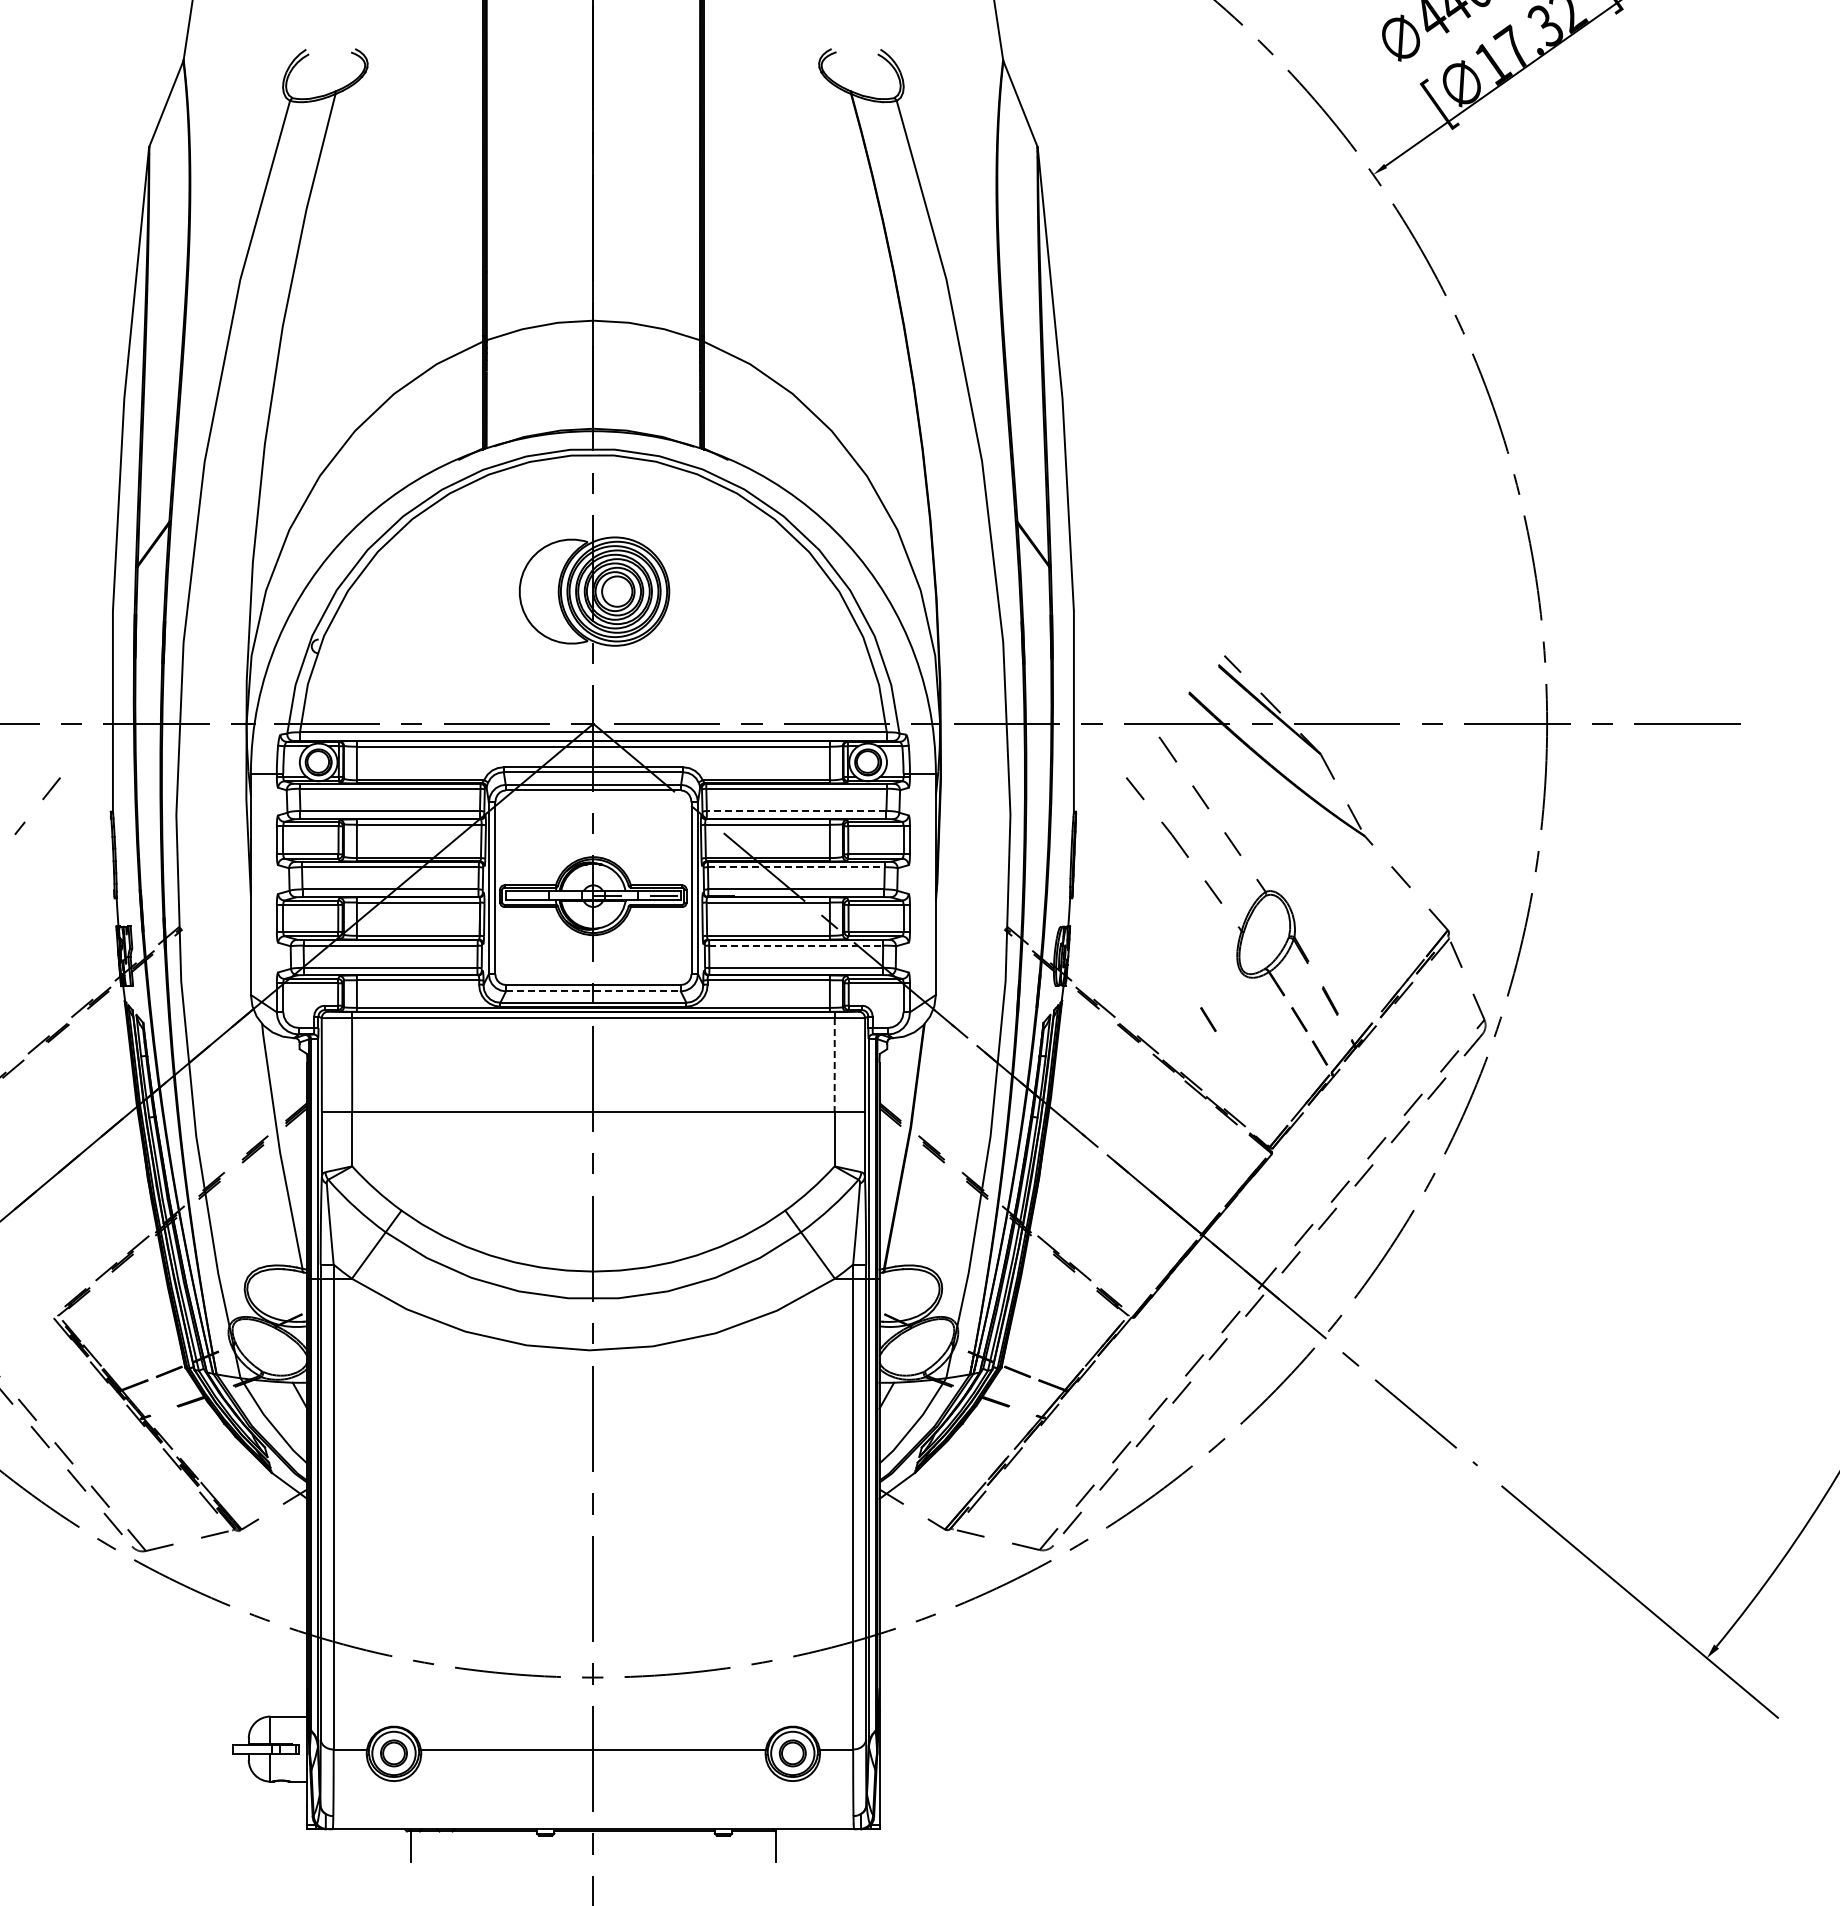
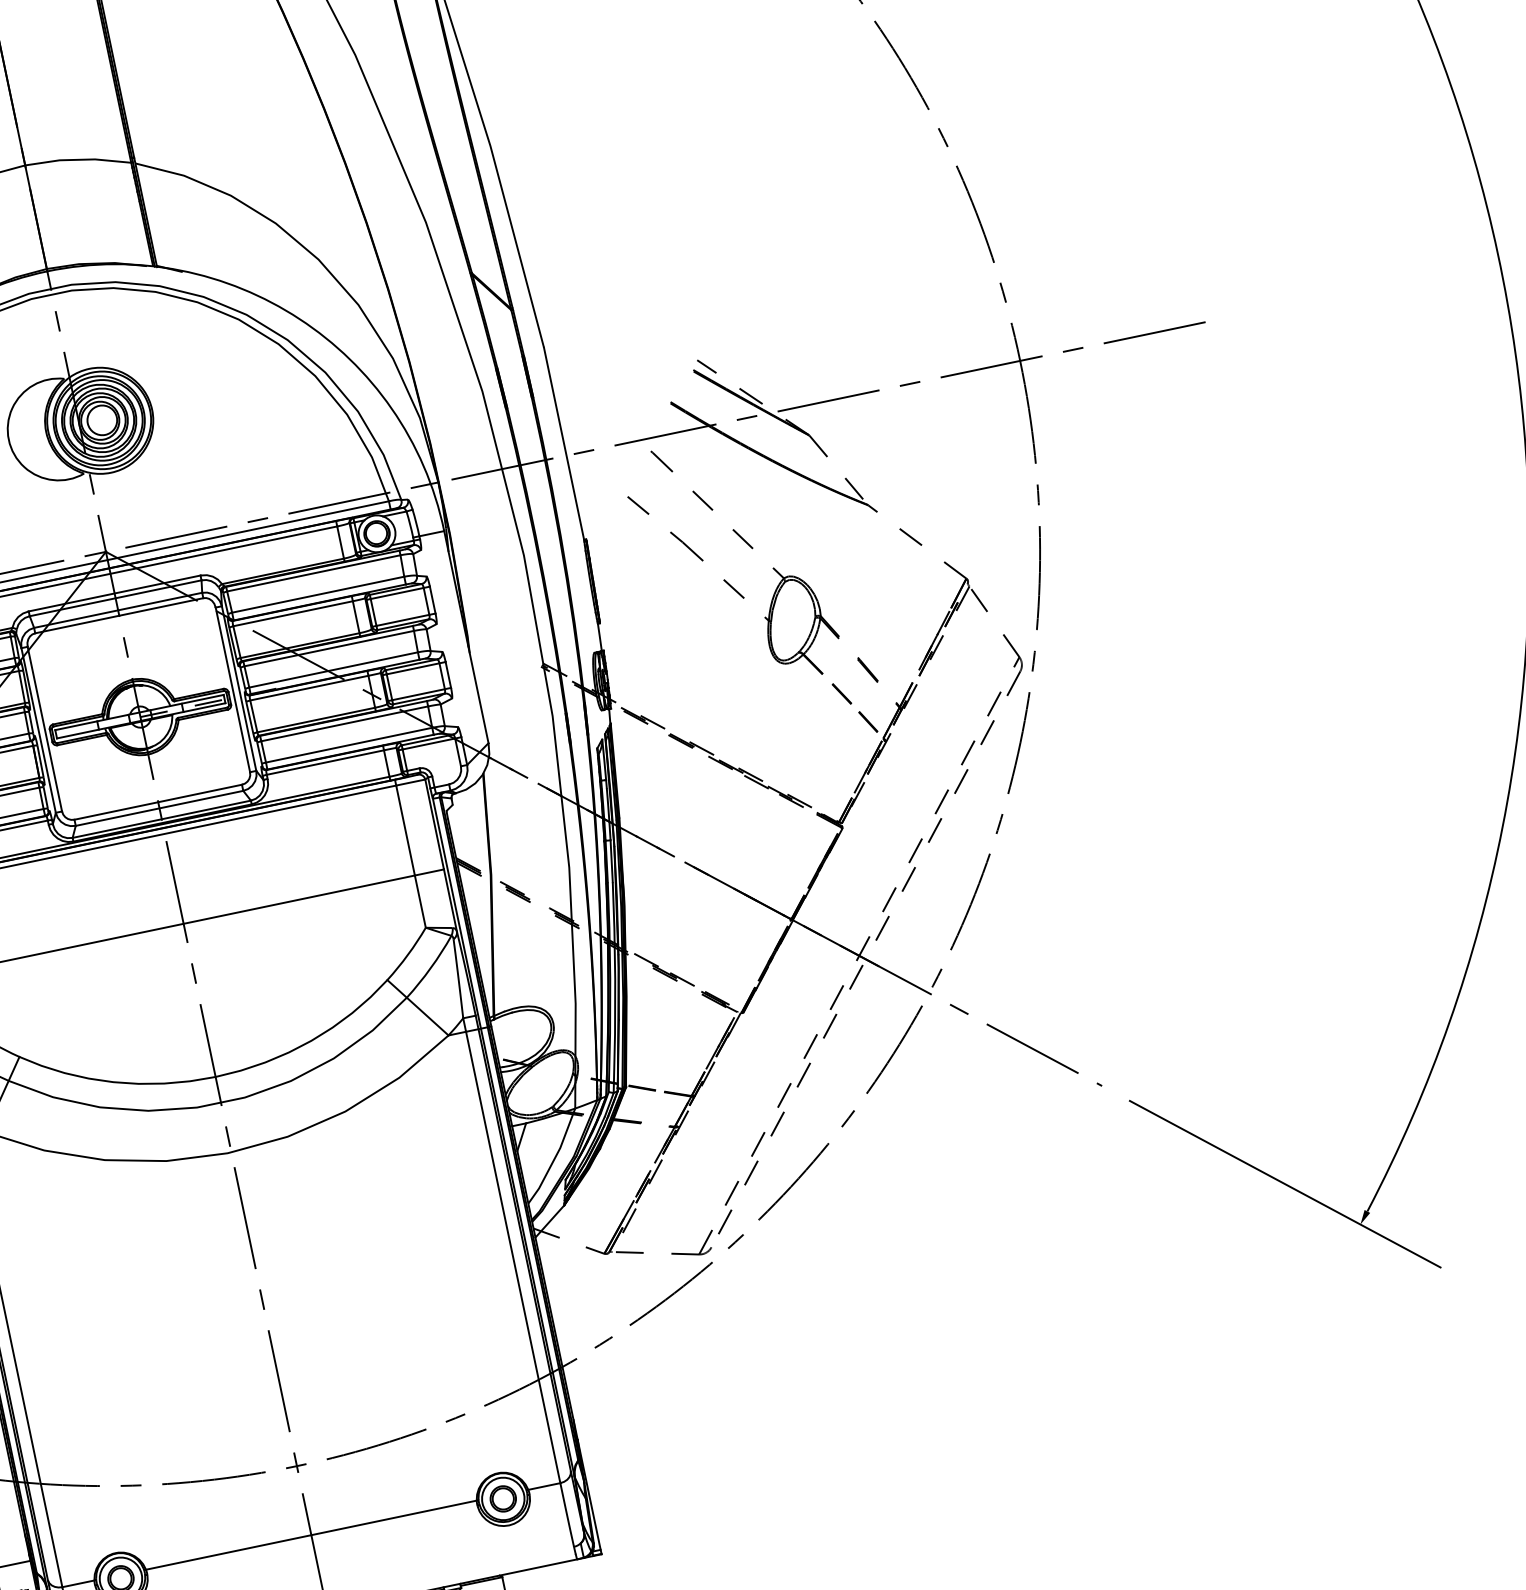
line: (796, 810) -> (317, 594), dashed -> solid
line: (796, 867) -> (329, 648), dashed -> solid
line: (796, 945) -> (345, 723), dashed -> solid
line: (593, 991) -> (159, 808), dashed -> solid
line: (1208, 1019) -> (754, 712), removed
line: (834, 1064) -> (405, 830), dashed -> solid

